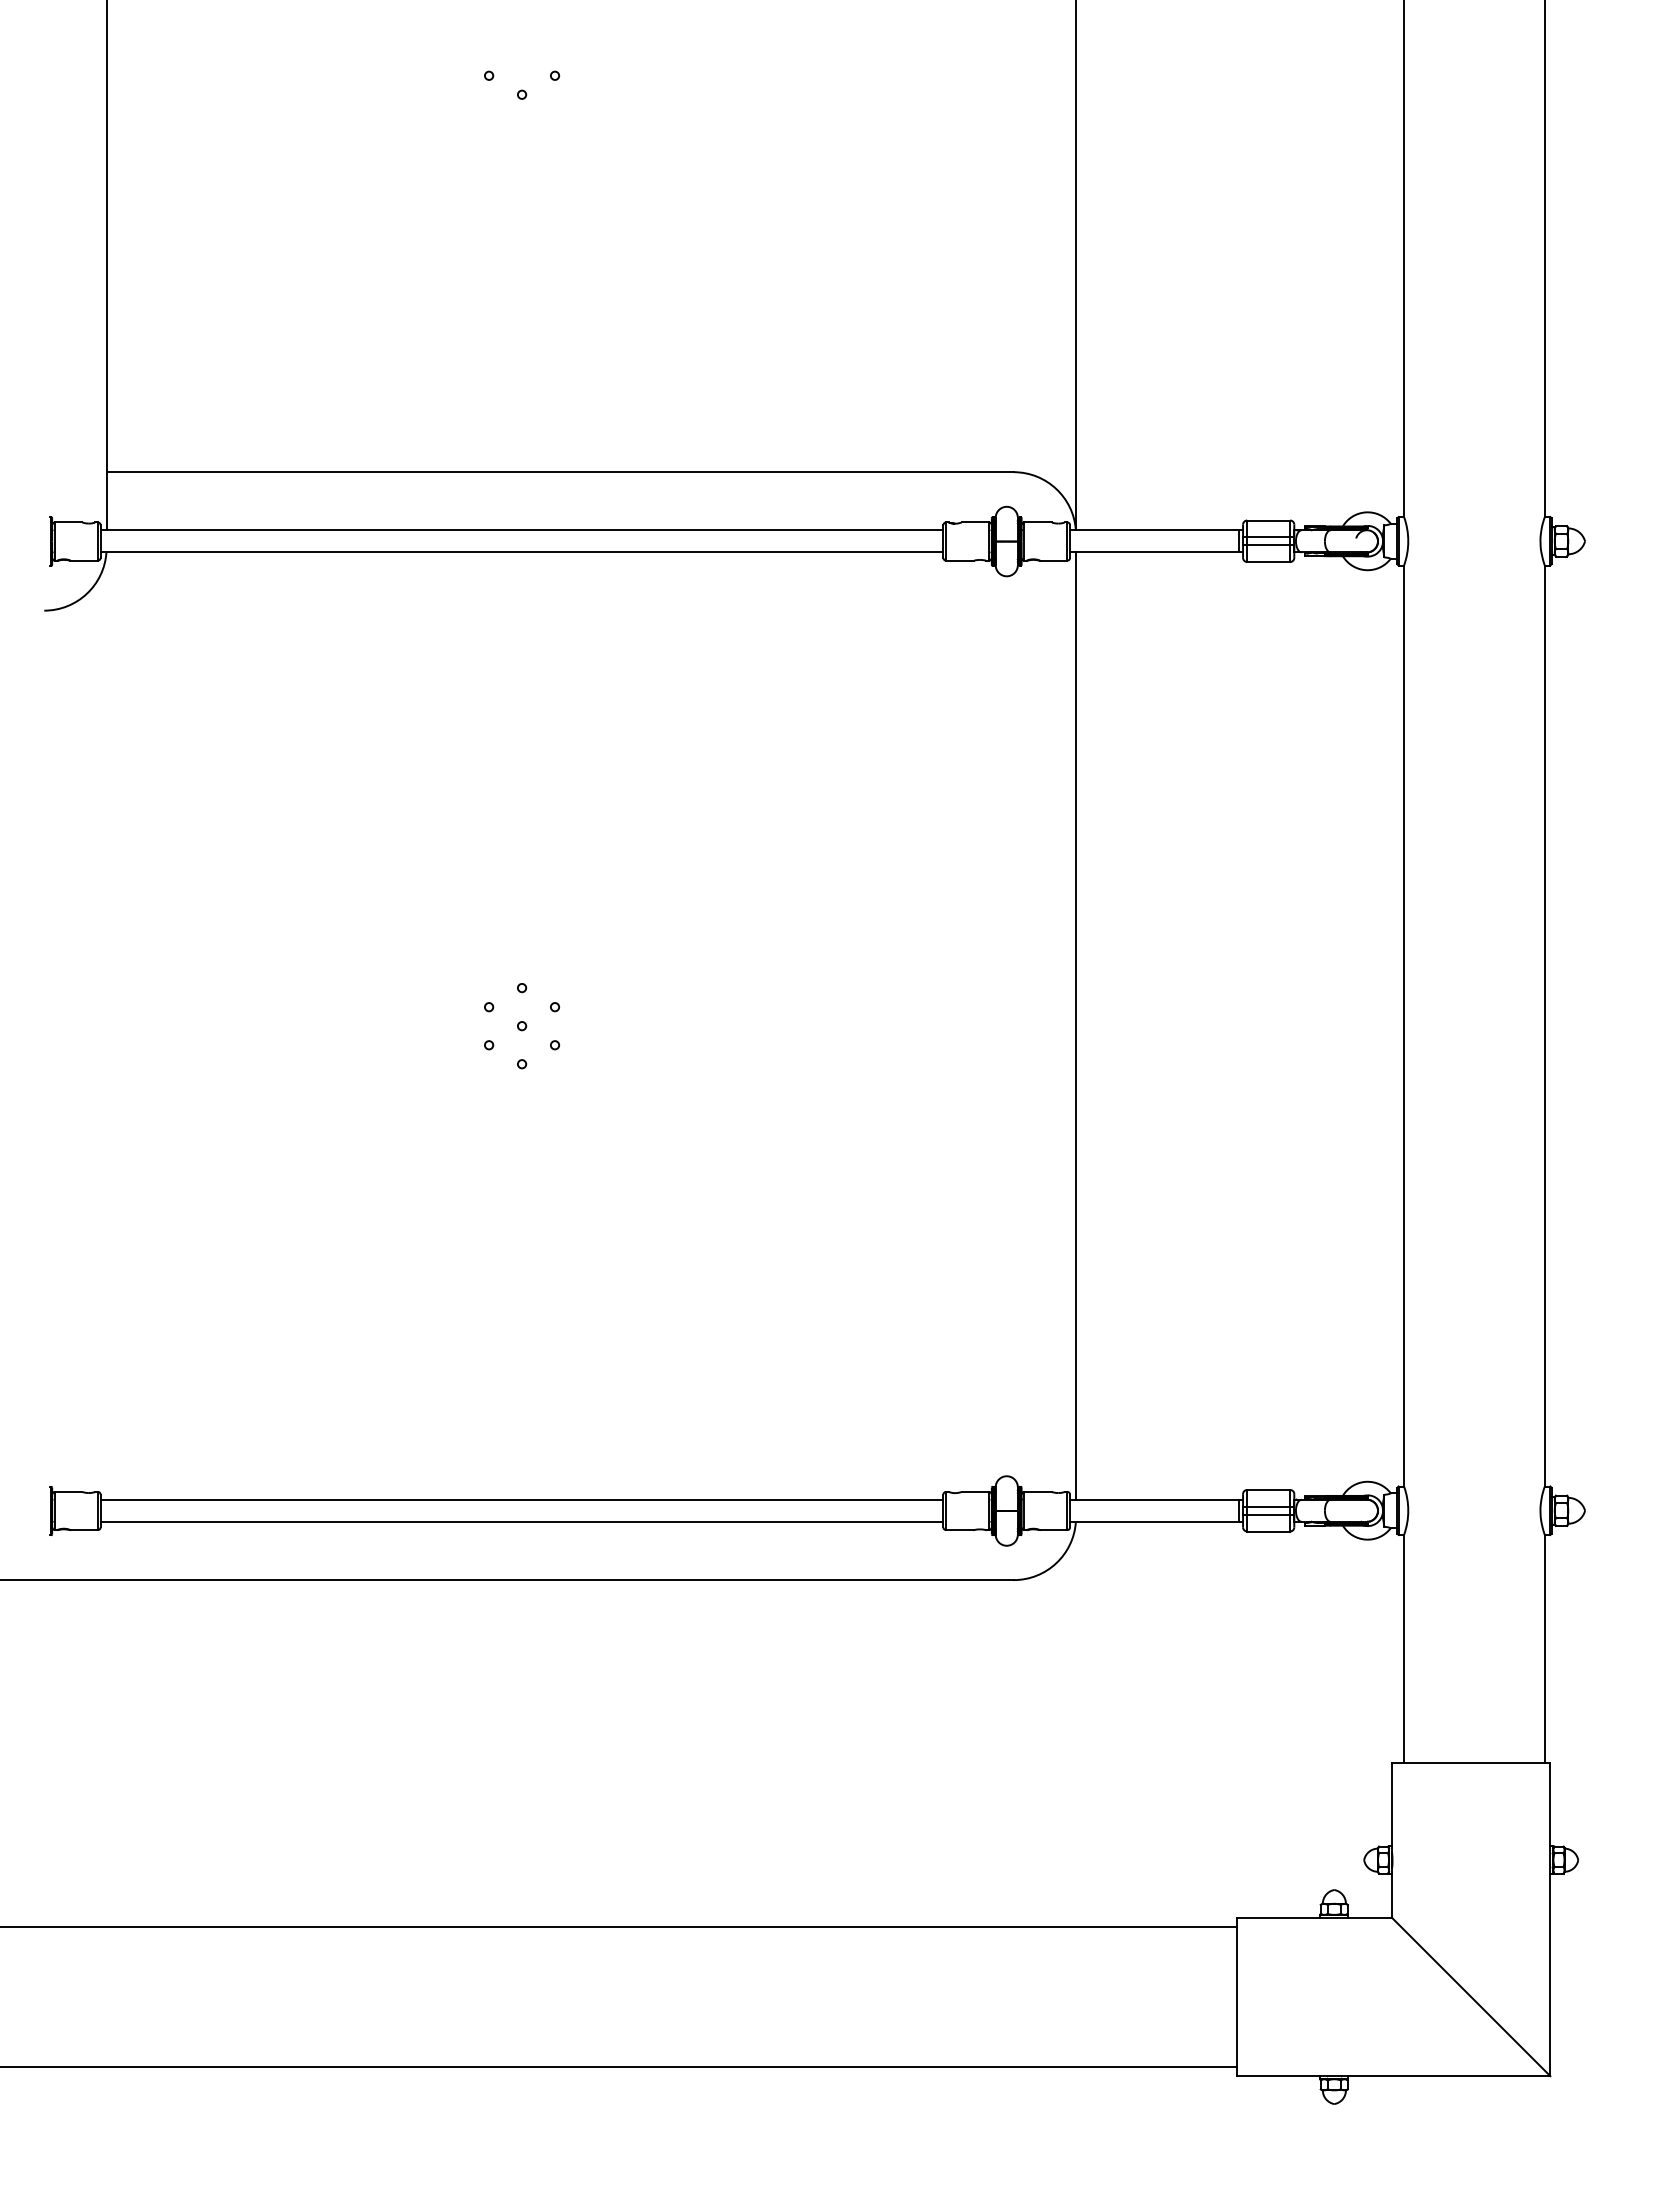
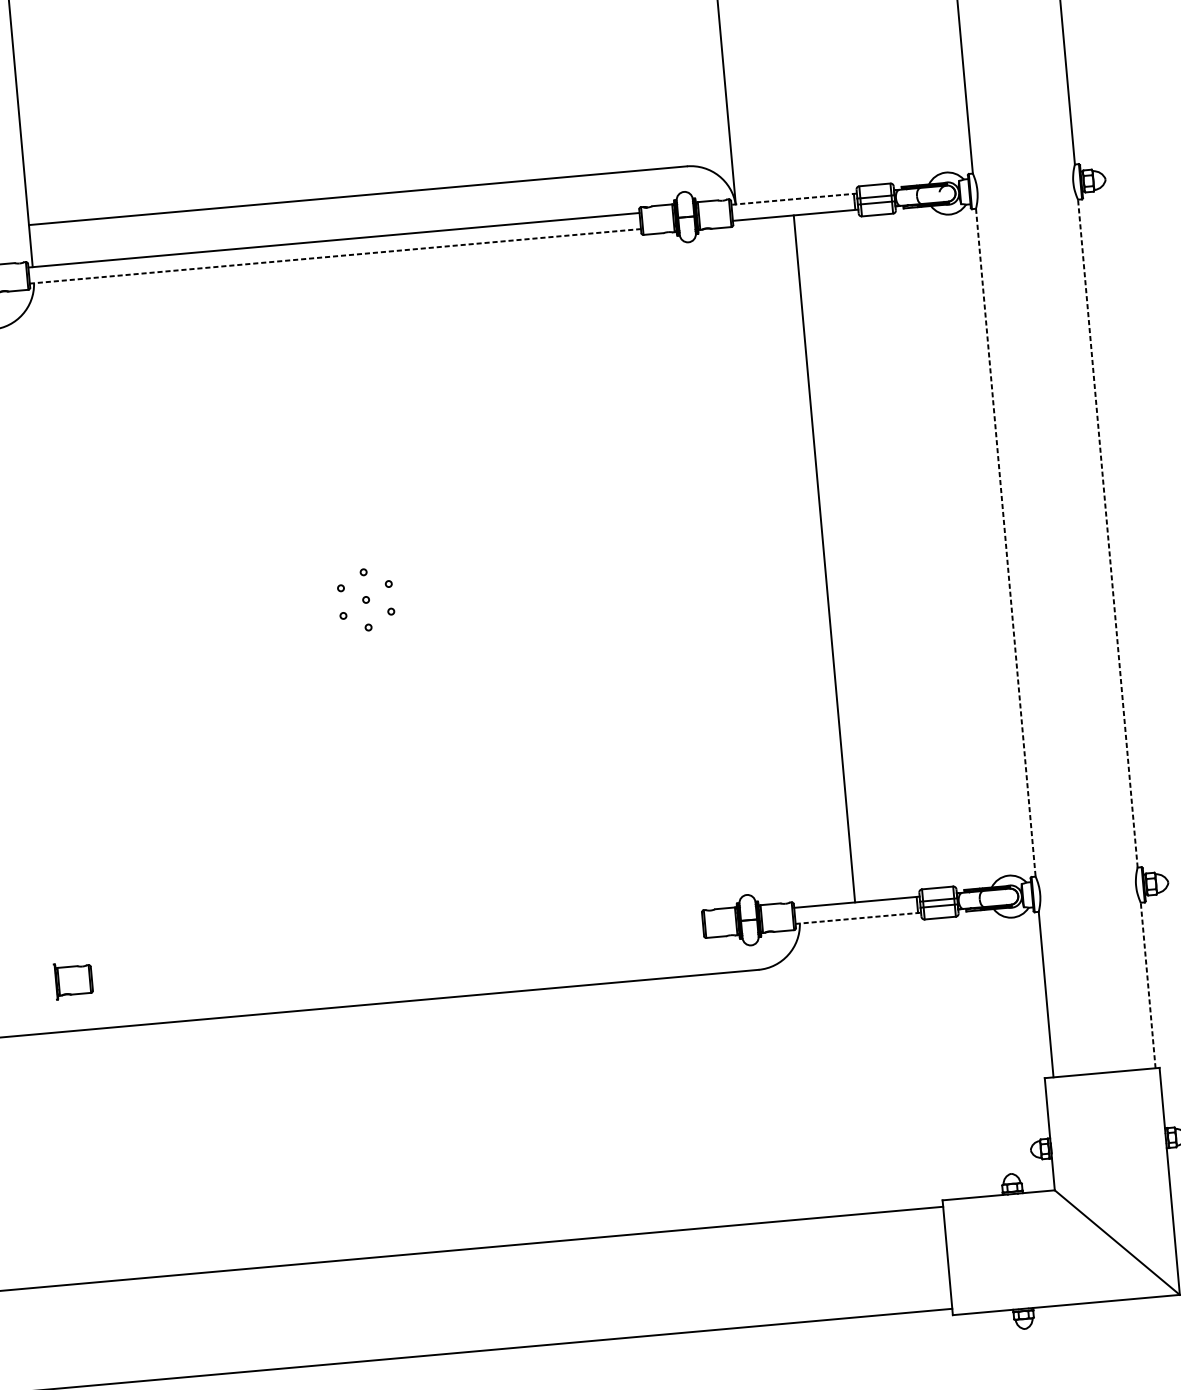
line: (1156, 530) -> (794, 199), solid -> dashed
line: (522, 552) -> (335, 256), solid -> dashed
line: (1076, 1025) -> (824, 558), moved
line: (1544, 1025) -> (1107, 533), solid -> dashed
line: (1404, 1026) -> (1006, 543), solid -> dashed
line: (521, 1499) -> (396, 943), removed
line: (521, 1521) -> (397, 959), removed
line: (1157, 1521) -> (859, 918), solid -> dashed
line: (1544, 1648) -> (1147, 985), solid -> dashed

